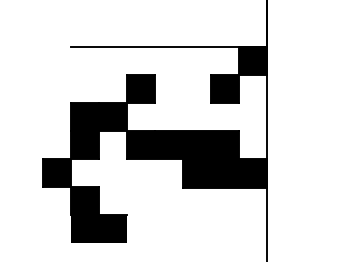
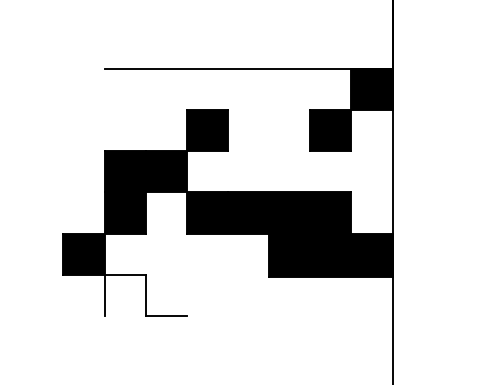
fill: (98, 215) -> (144, 316), removed

